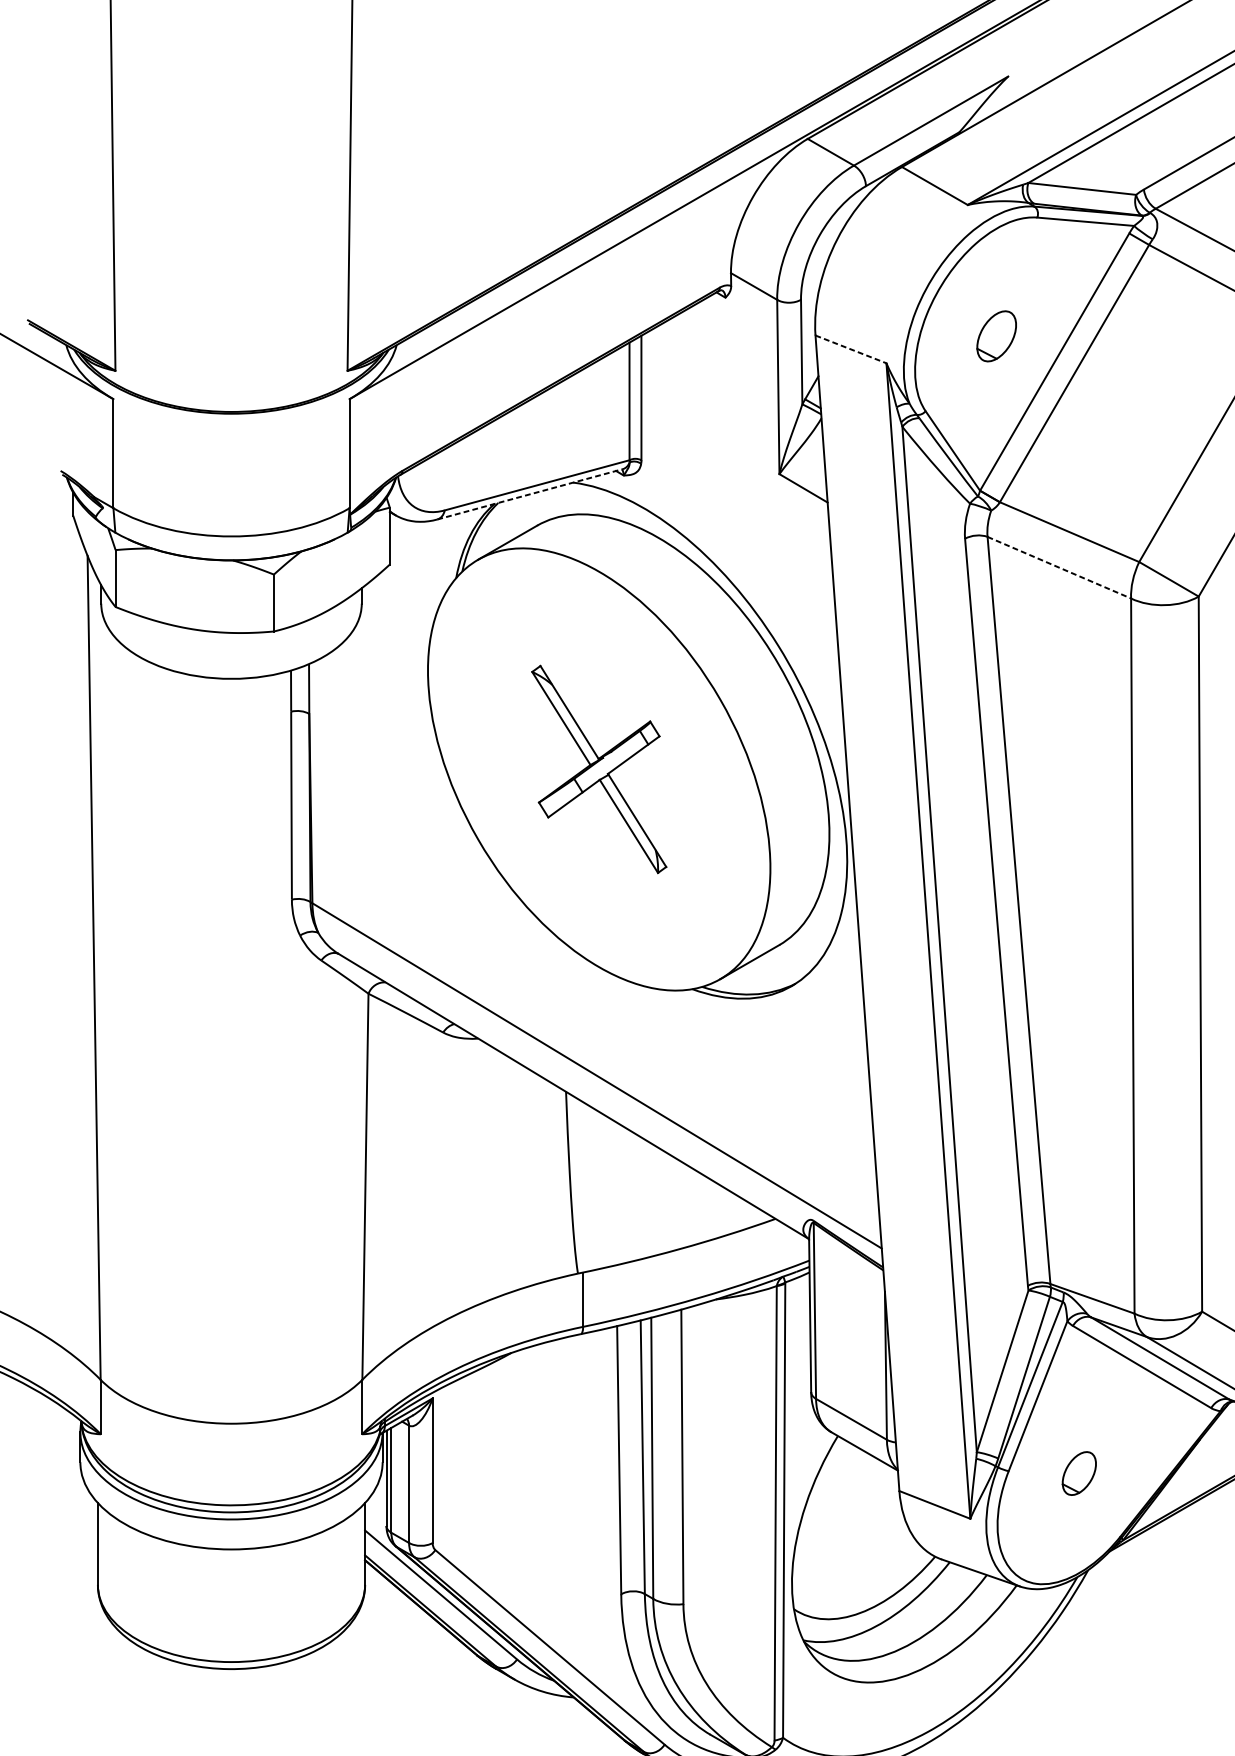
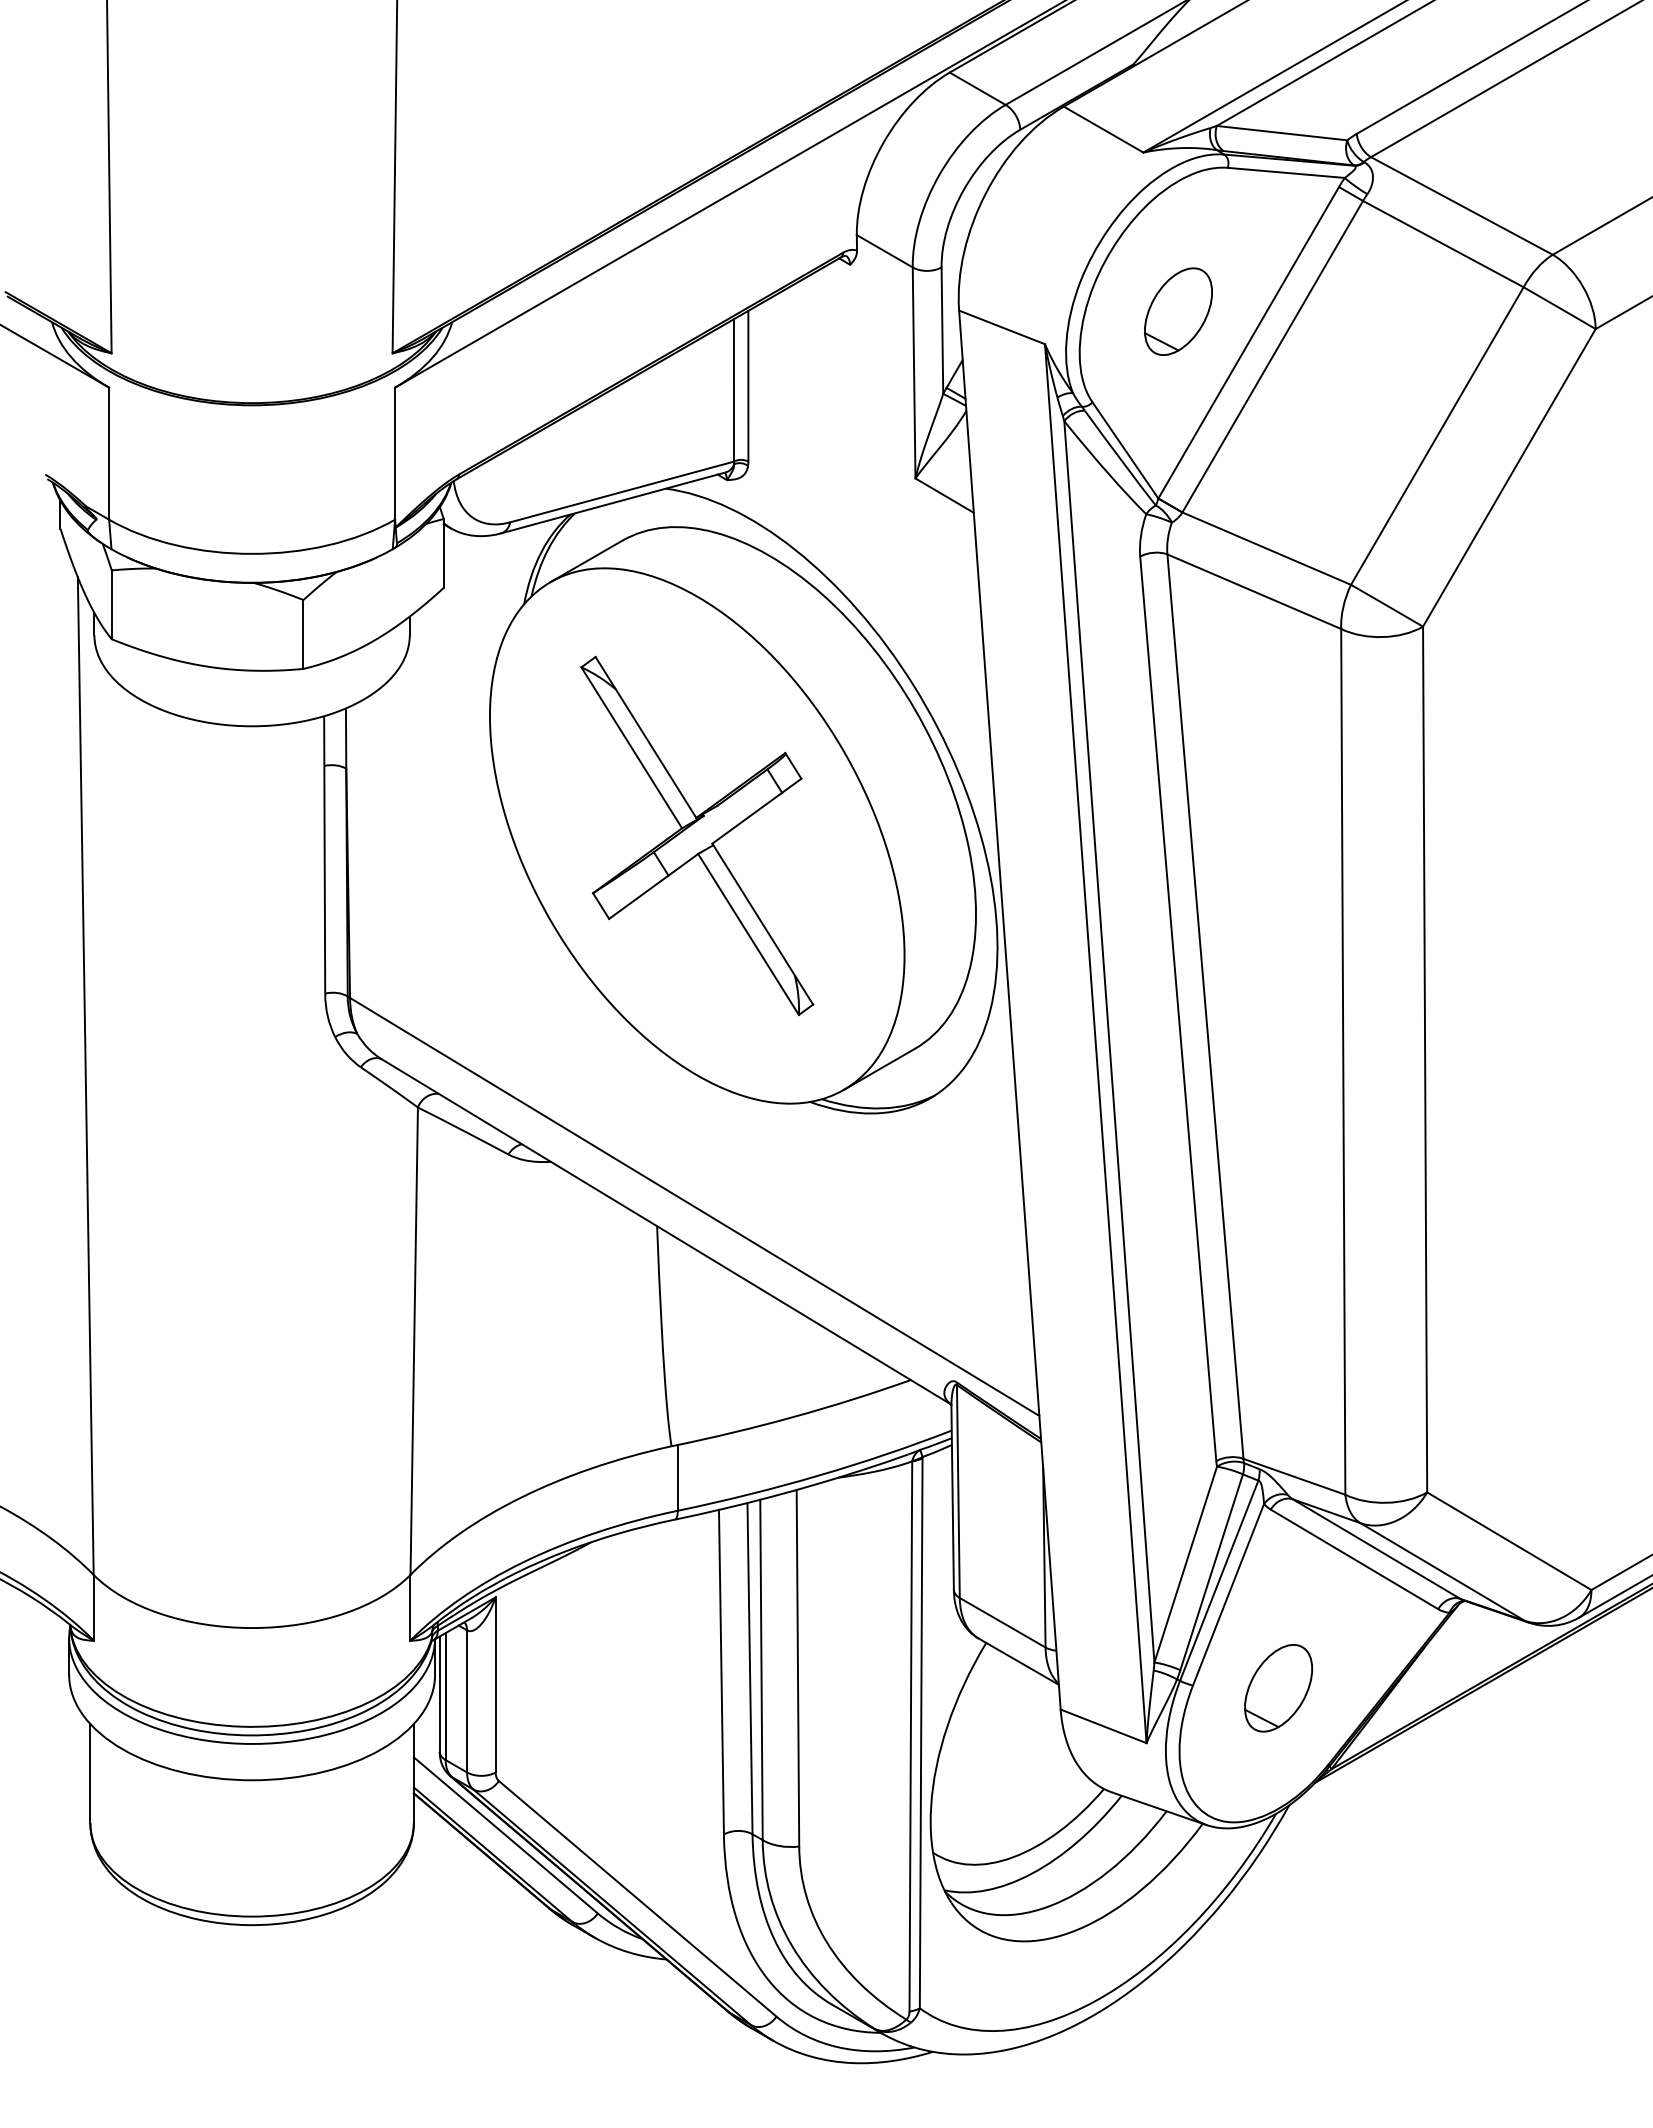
part: (996, 336) -> (1178, 311), size x1.43
line: (851, 349) -> (1002, 327), dashed -> solid
line: (530, 494) -> (614, 502), dashed -> solid
line: (1059, 567) -> (1254, 591), dashed -> solid
part: (599, 769) -> (697, 835), size x1.43
part: (1079, 1473) -> (1278, 1688), size x1.67

